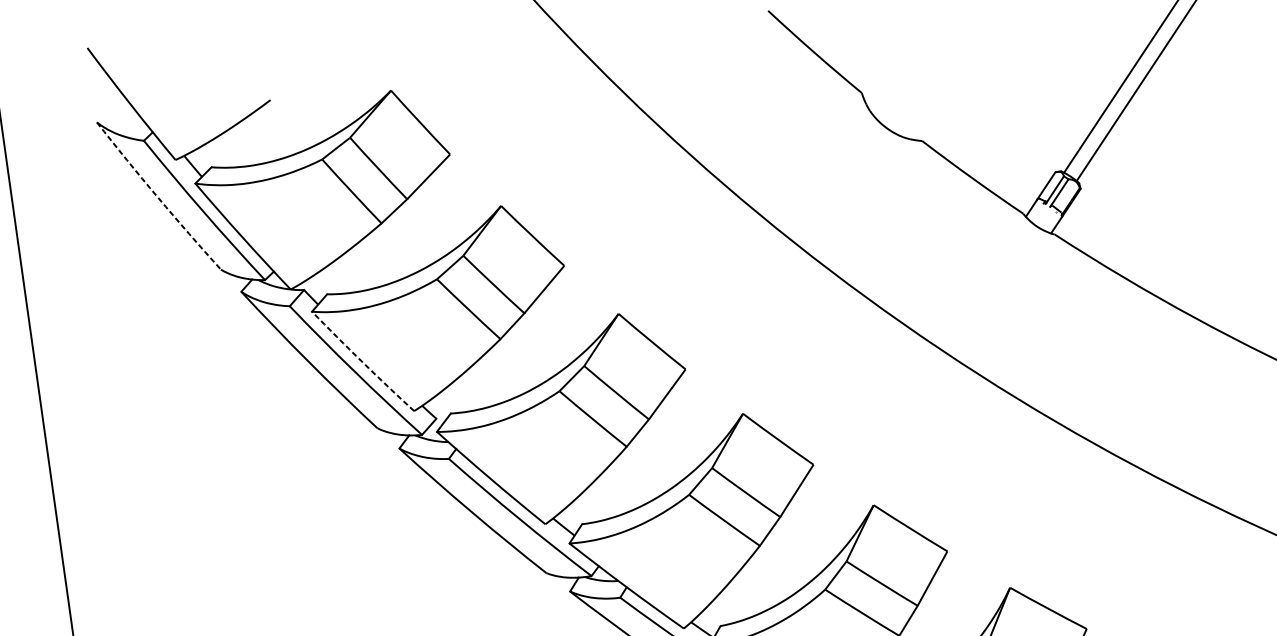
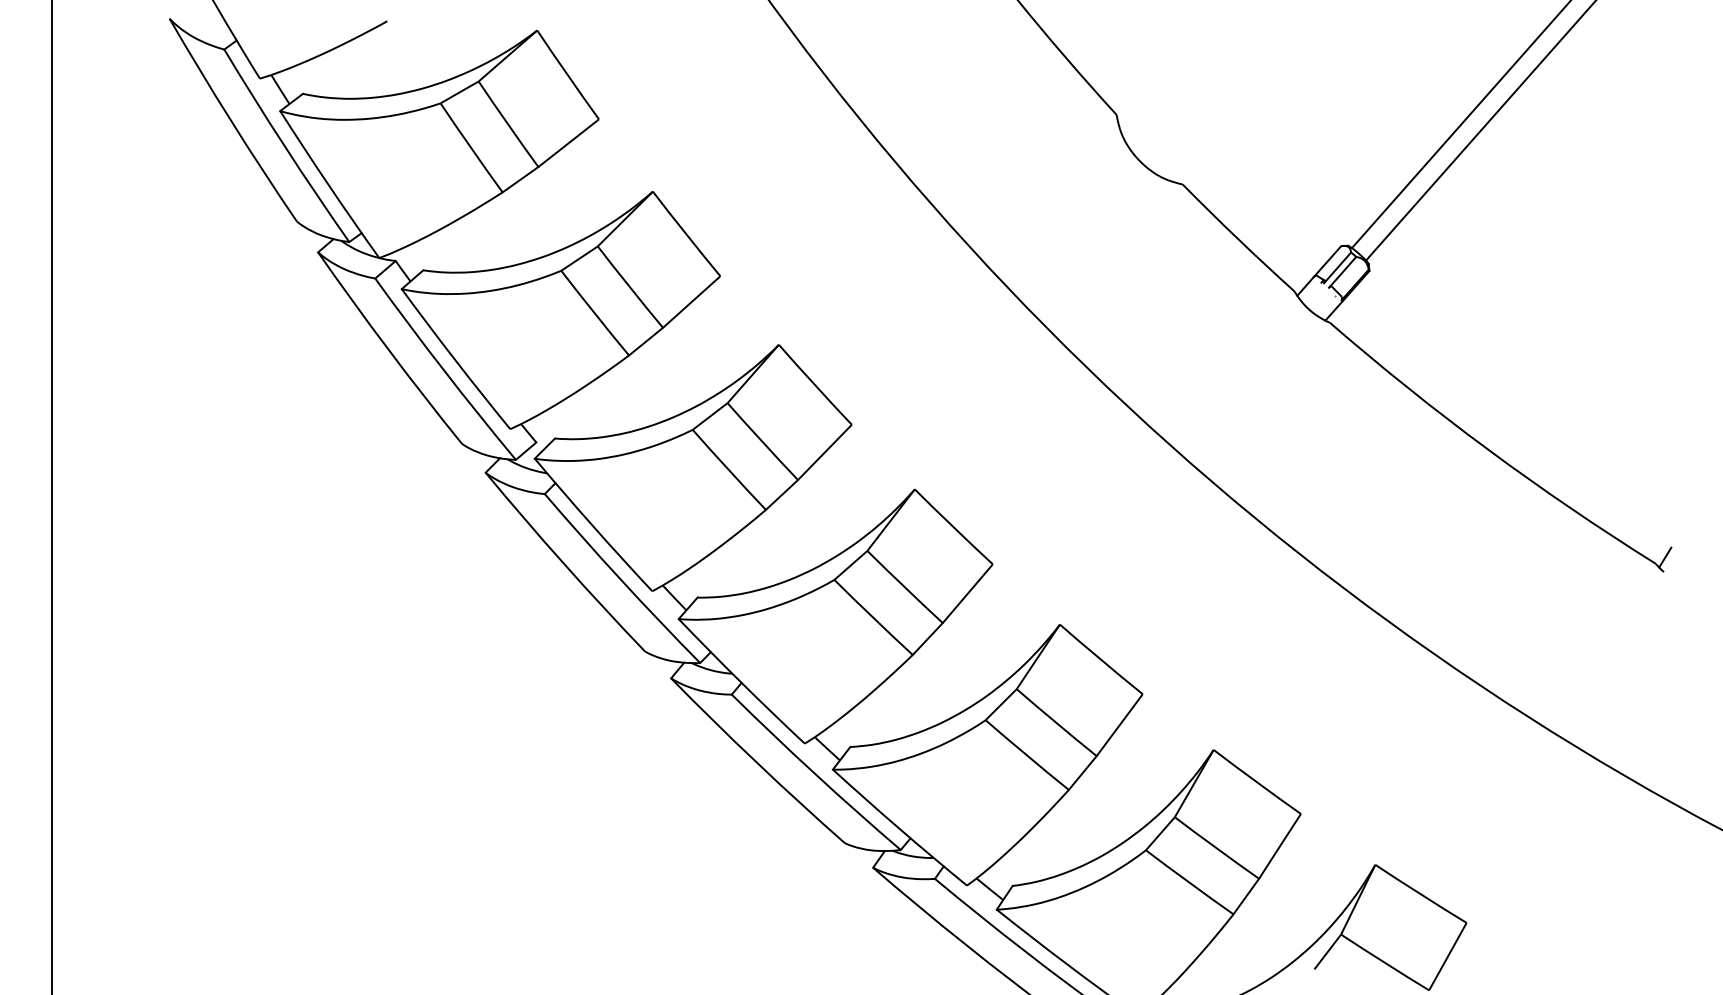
arc: (157, 197) -> (231, 121), dashed -> solid
arc: (362, 361) -> (455, 359), dashed -> solid

